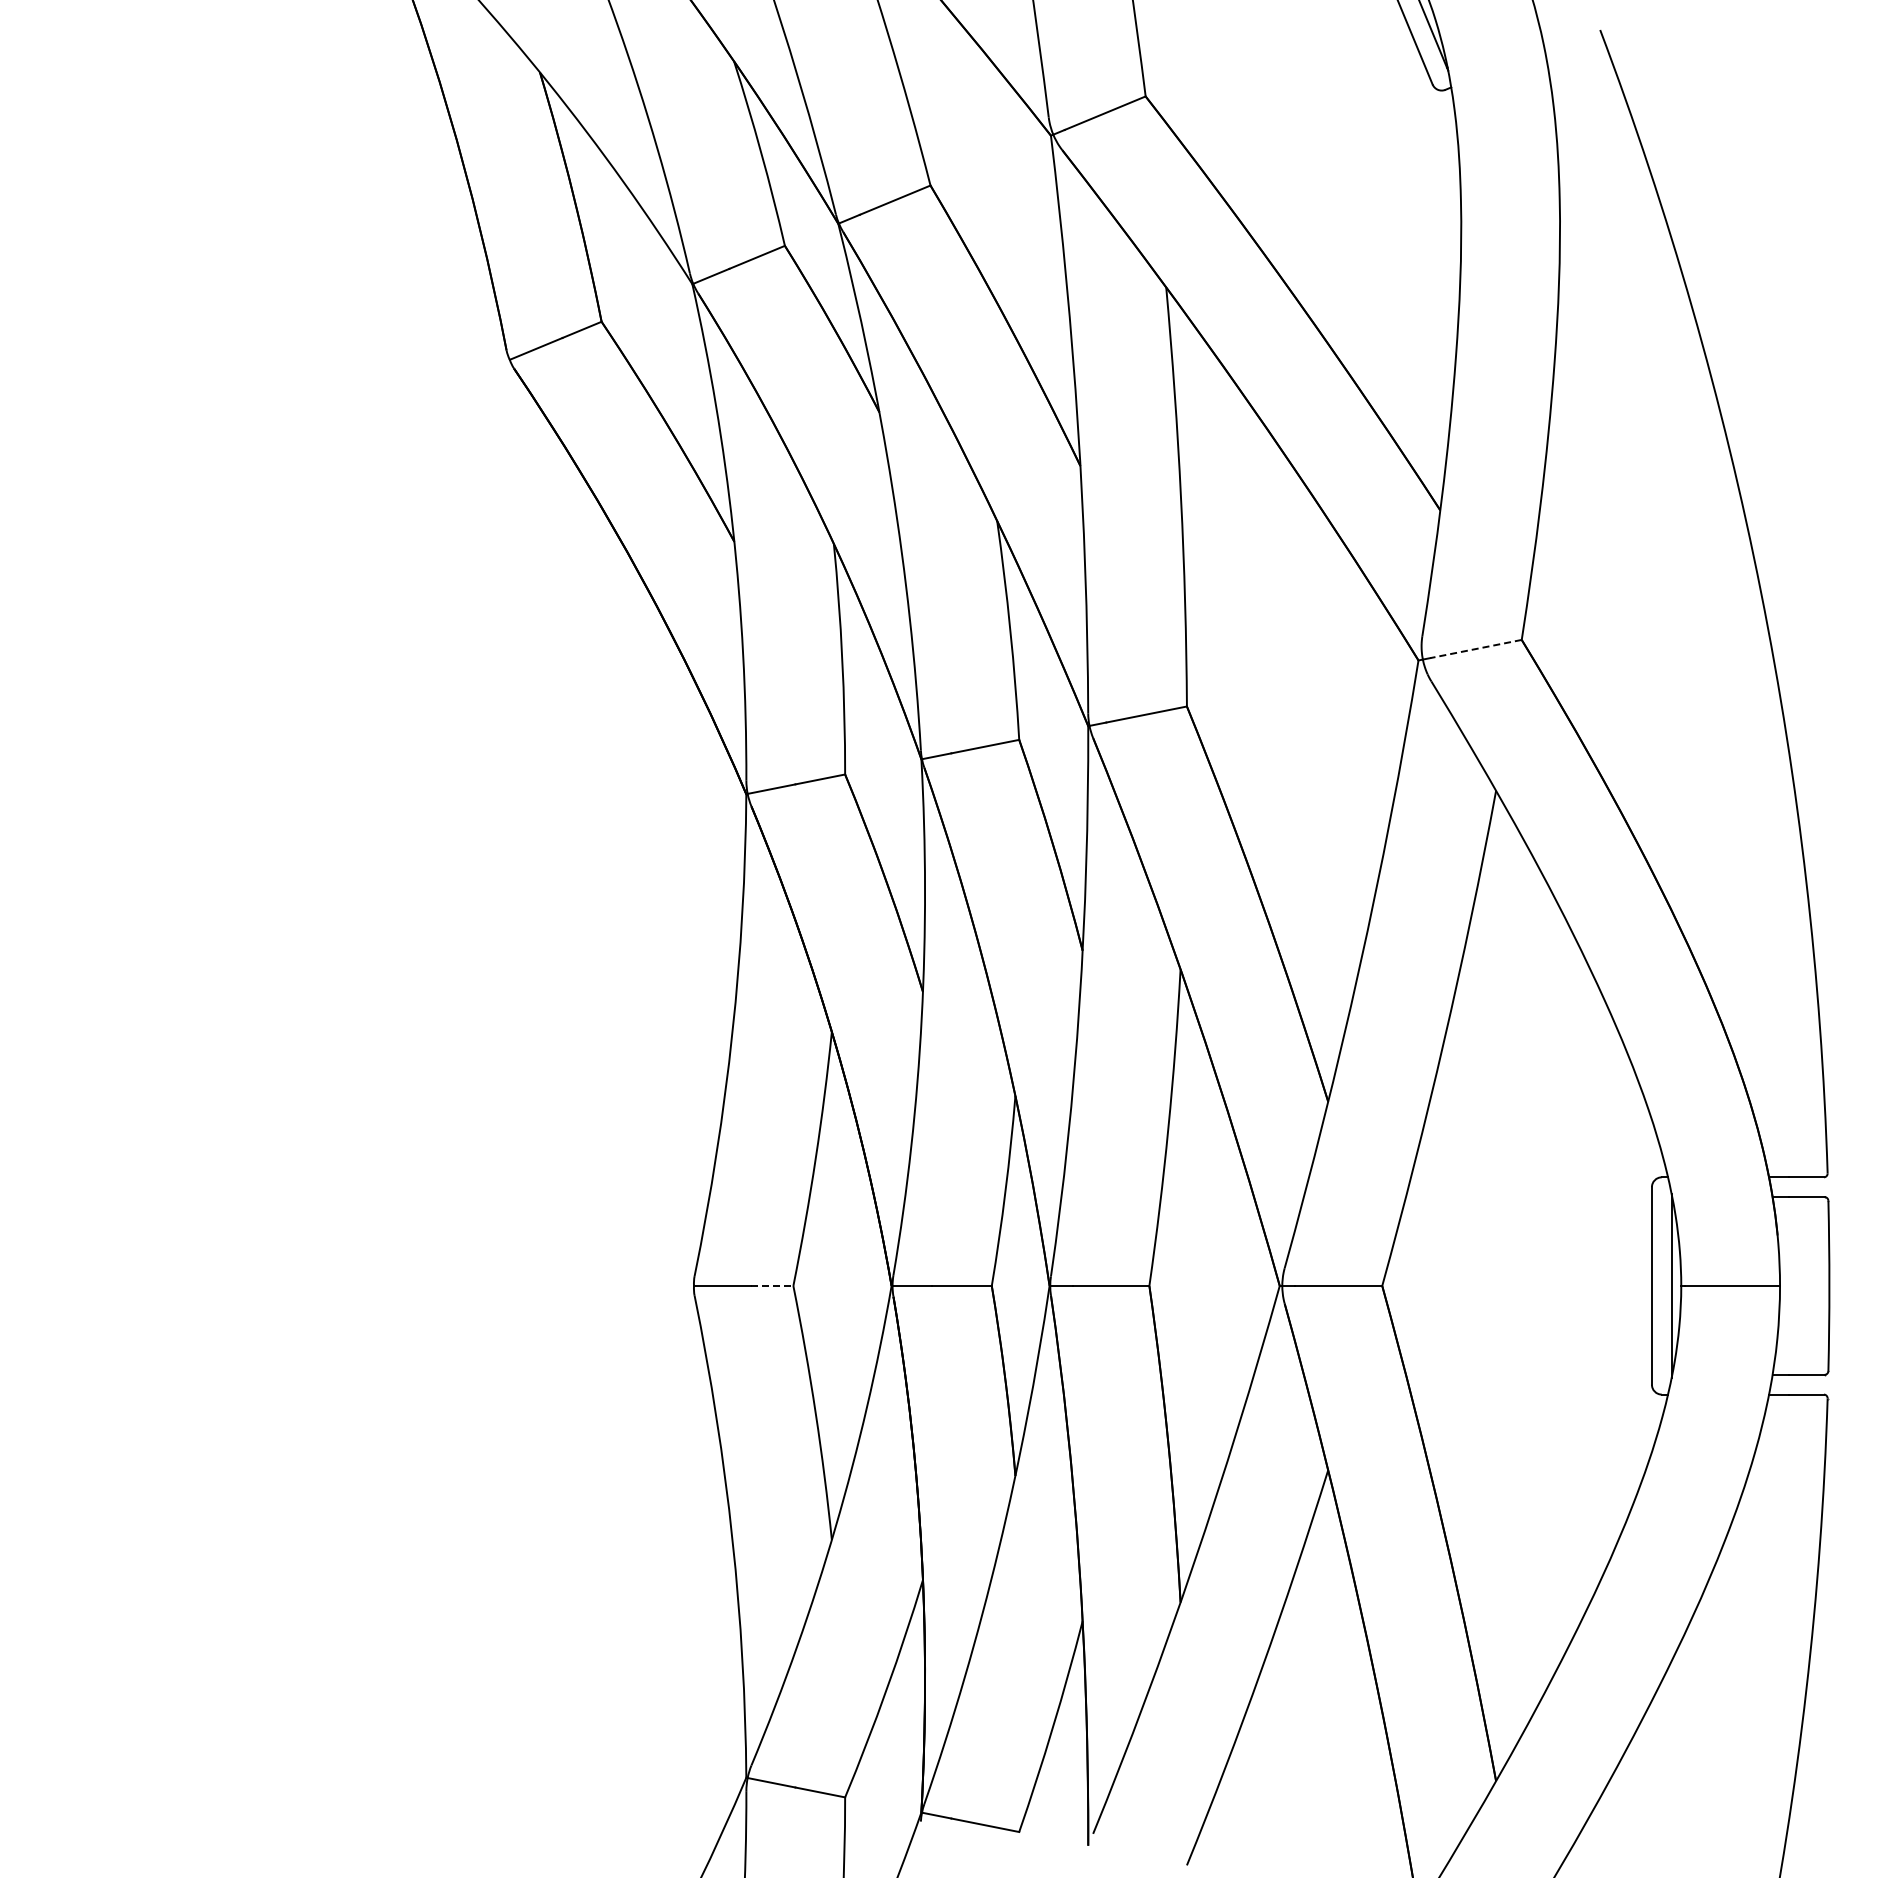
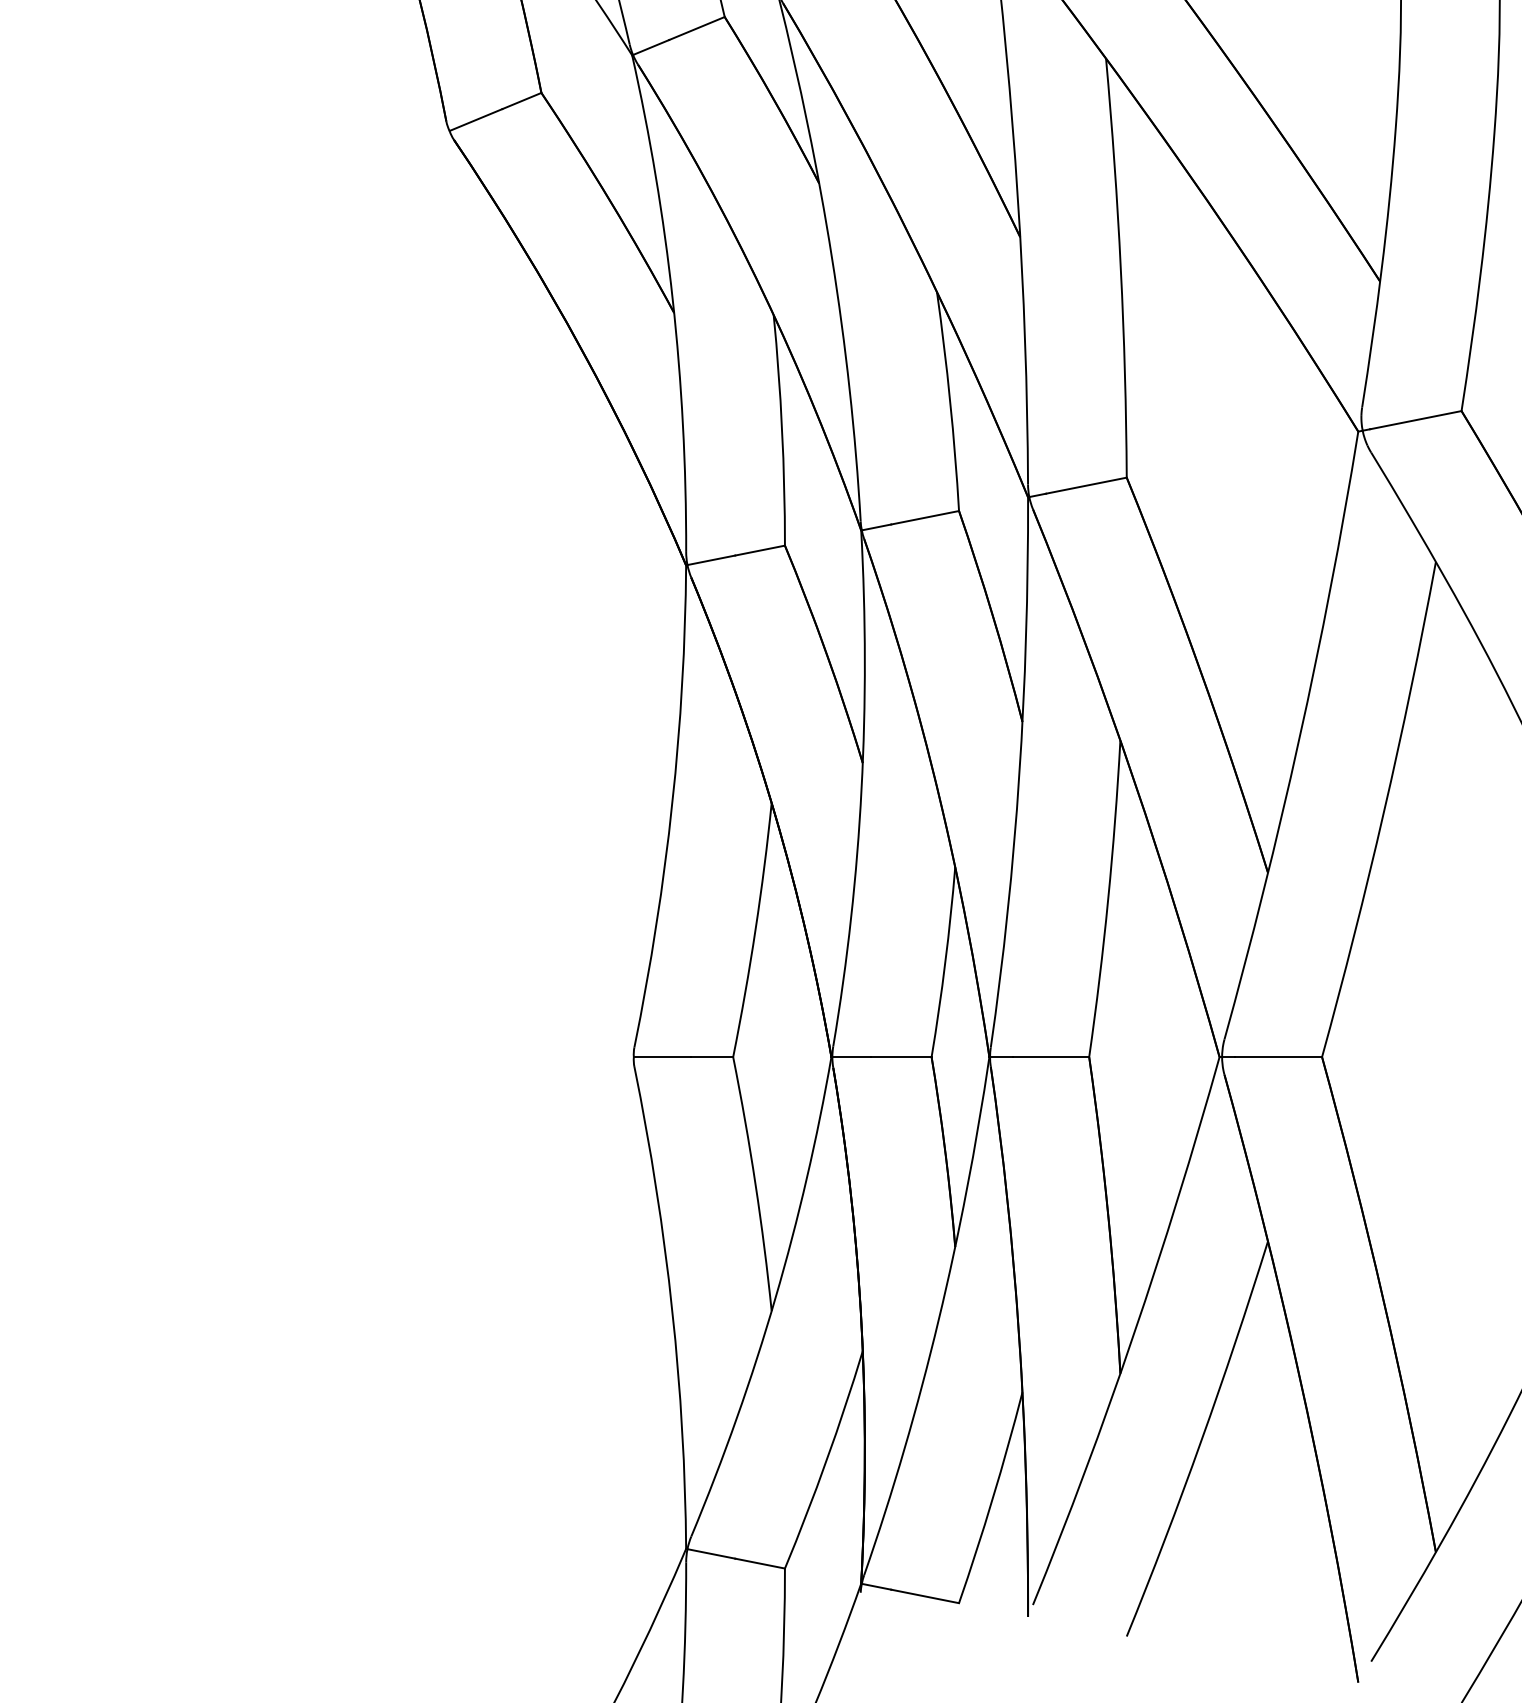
line: (1476, 649) -> (1416, 420), dashed -> solid
line: (772, 1285) -> (712, 1056), dashed -> solid

